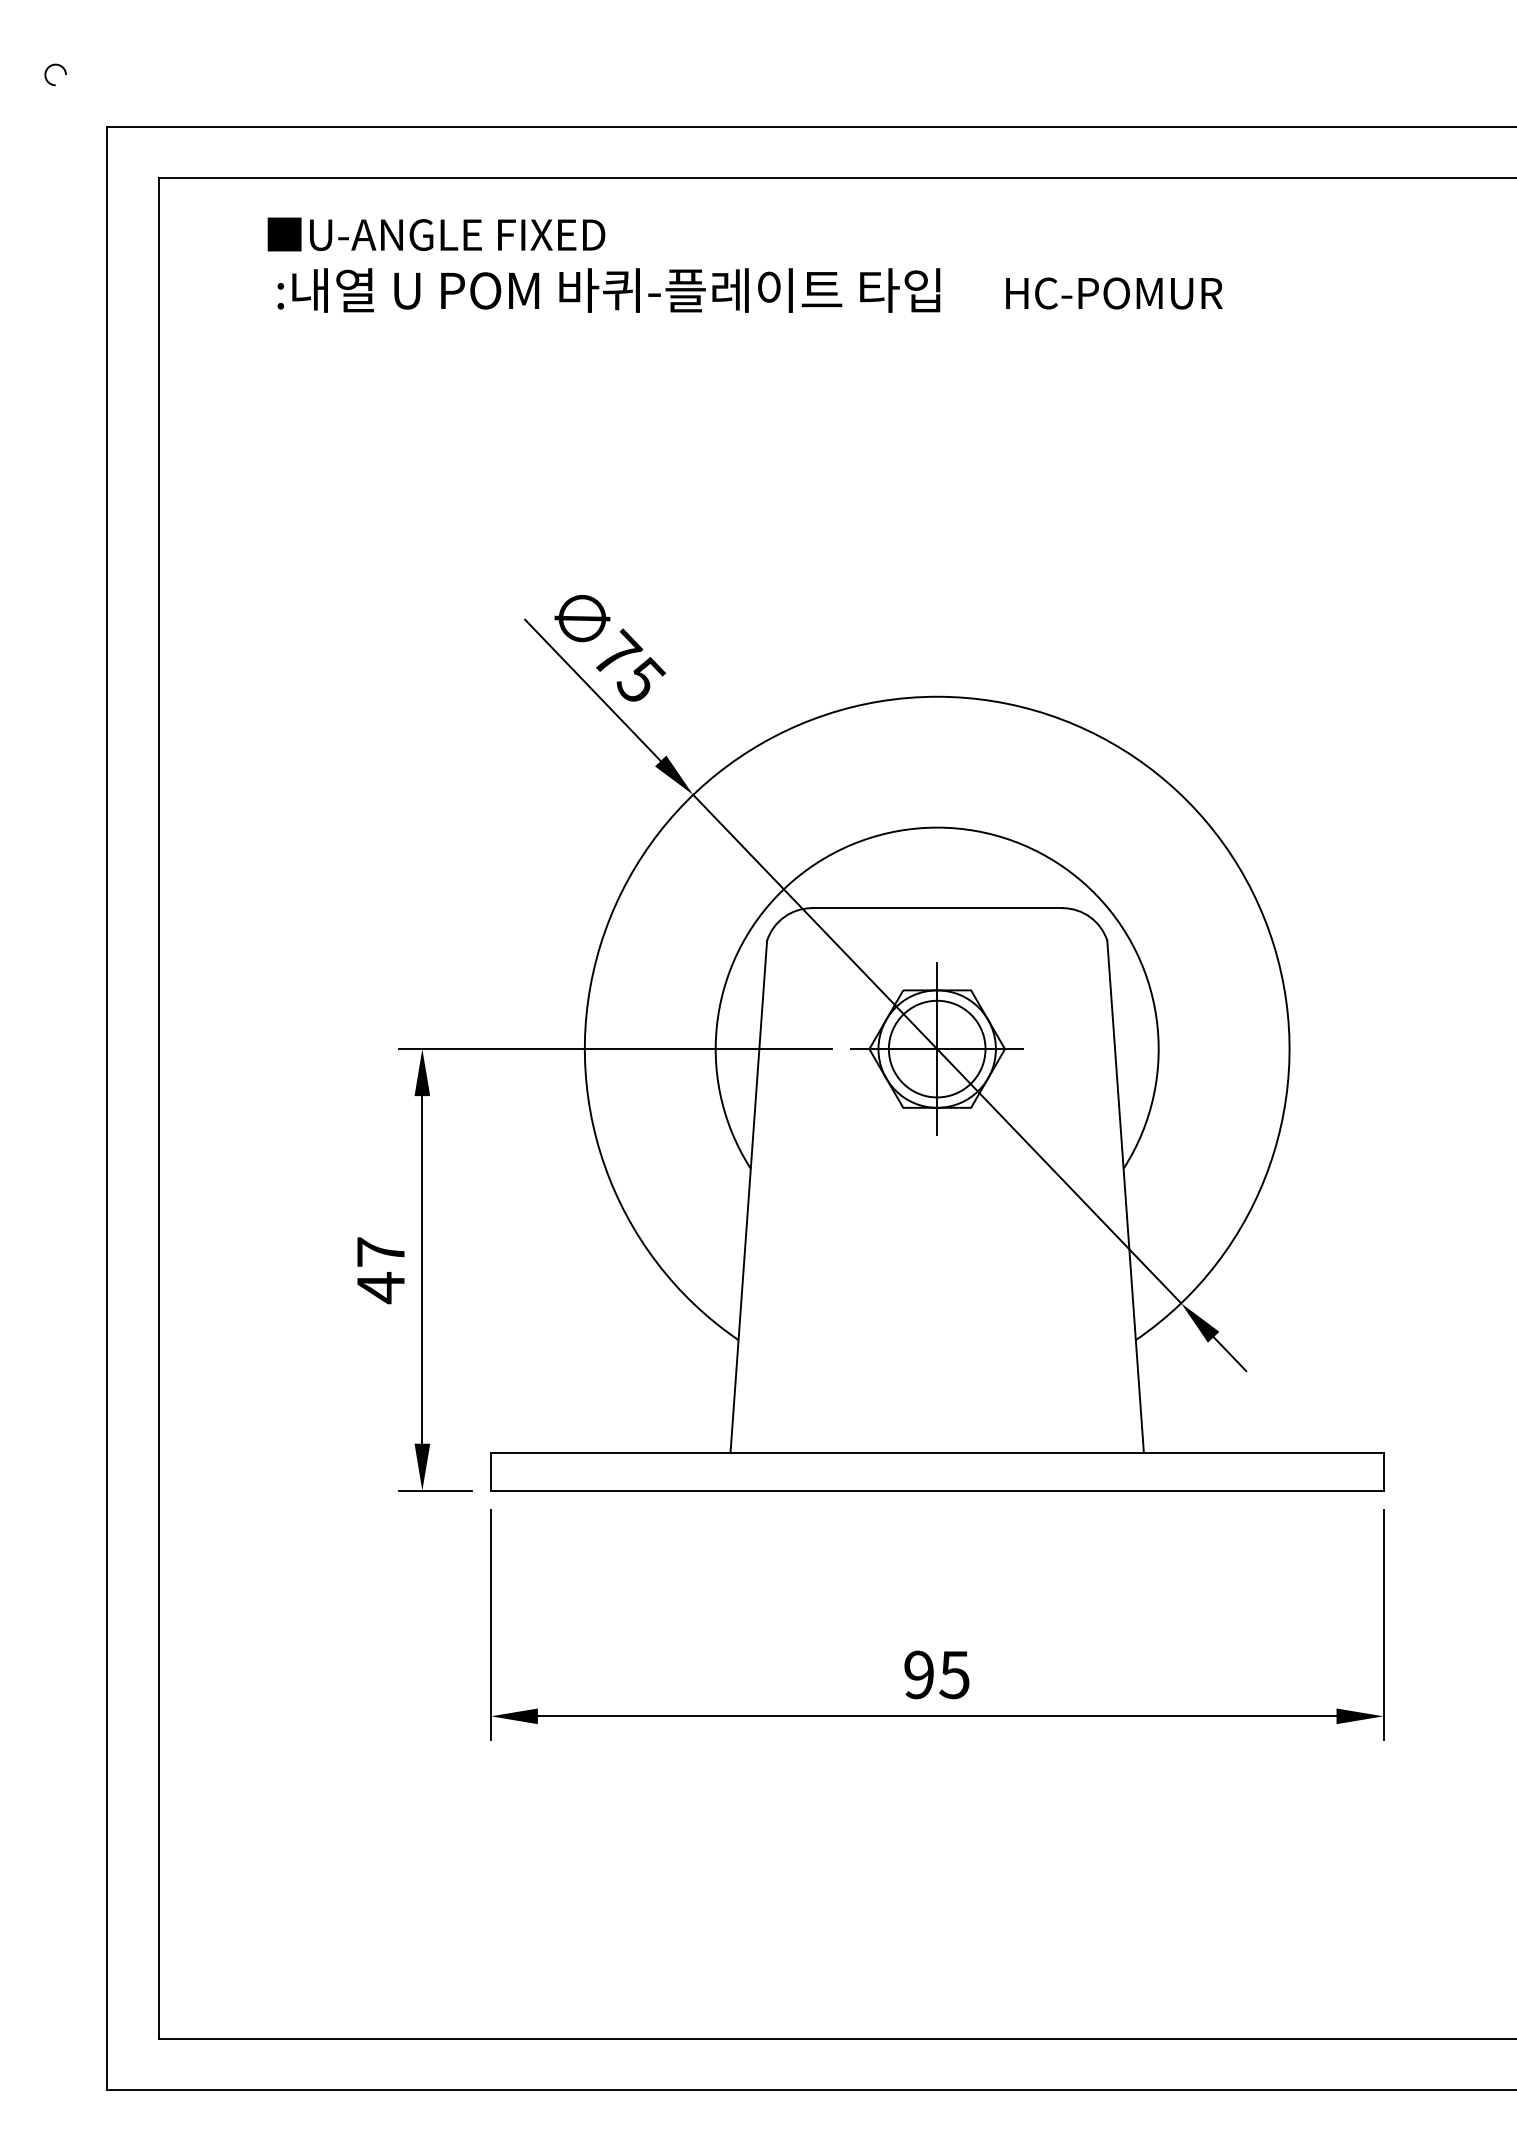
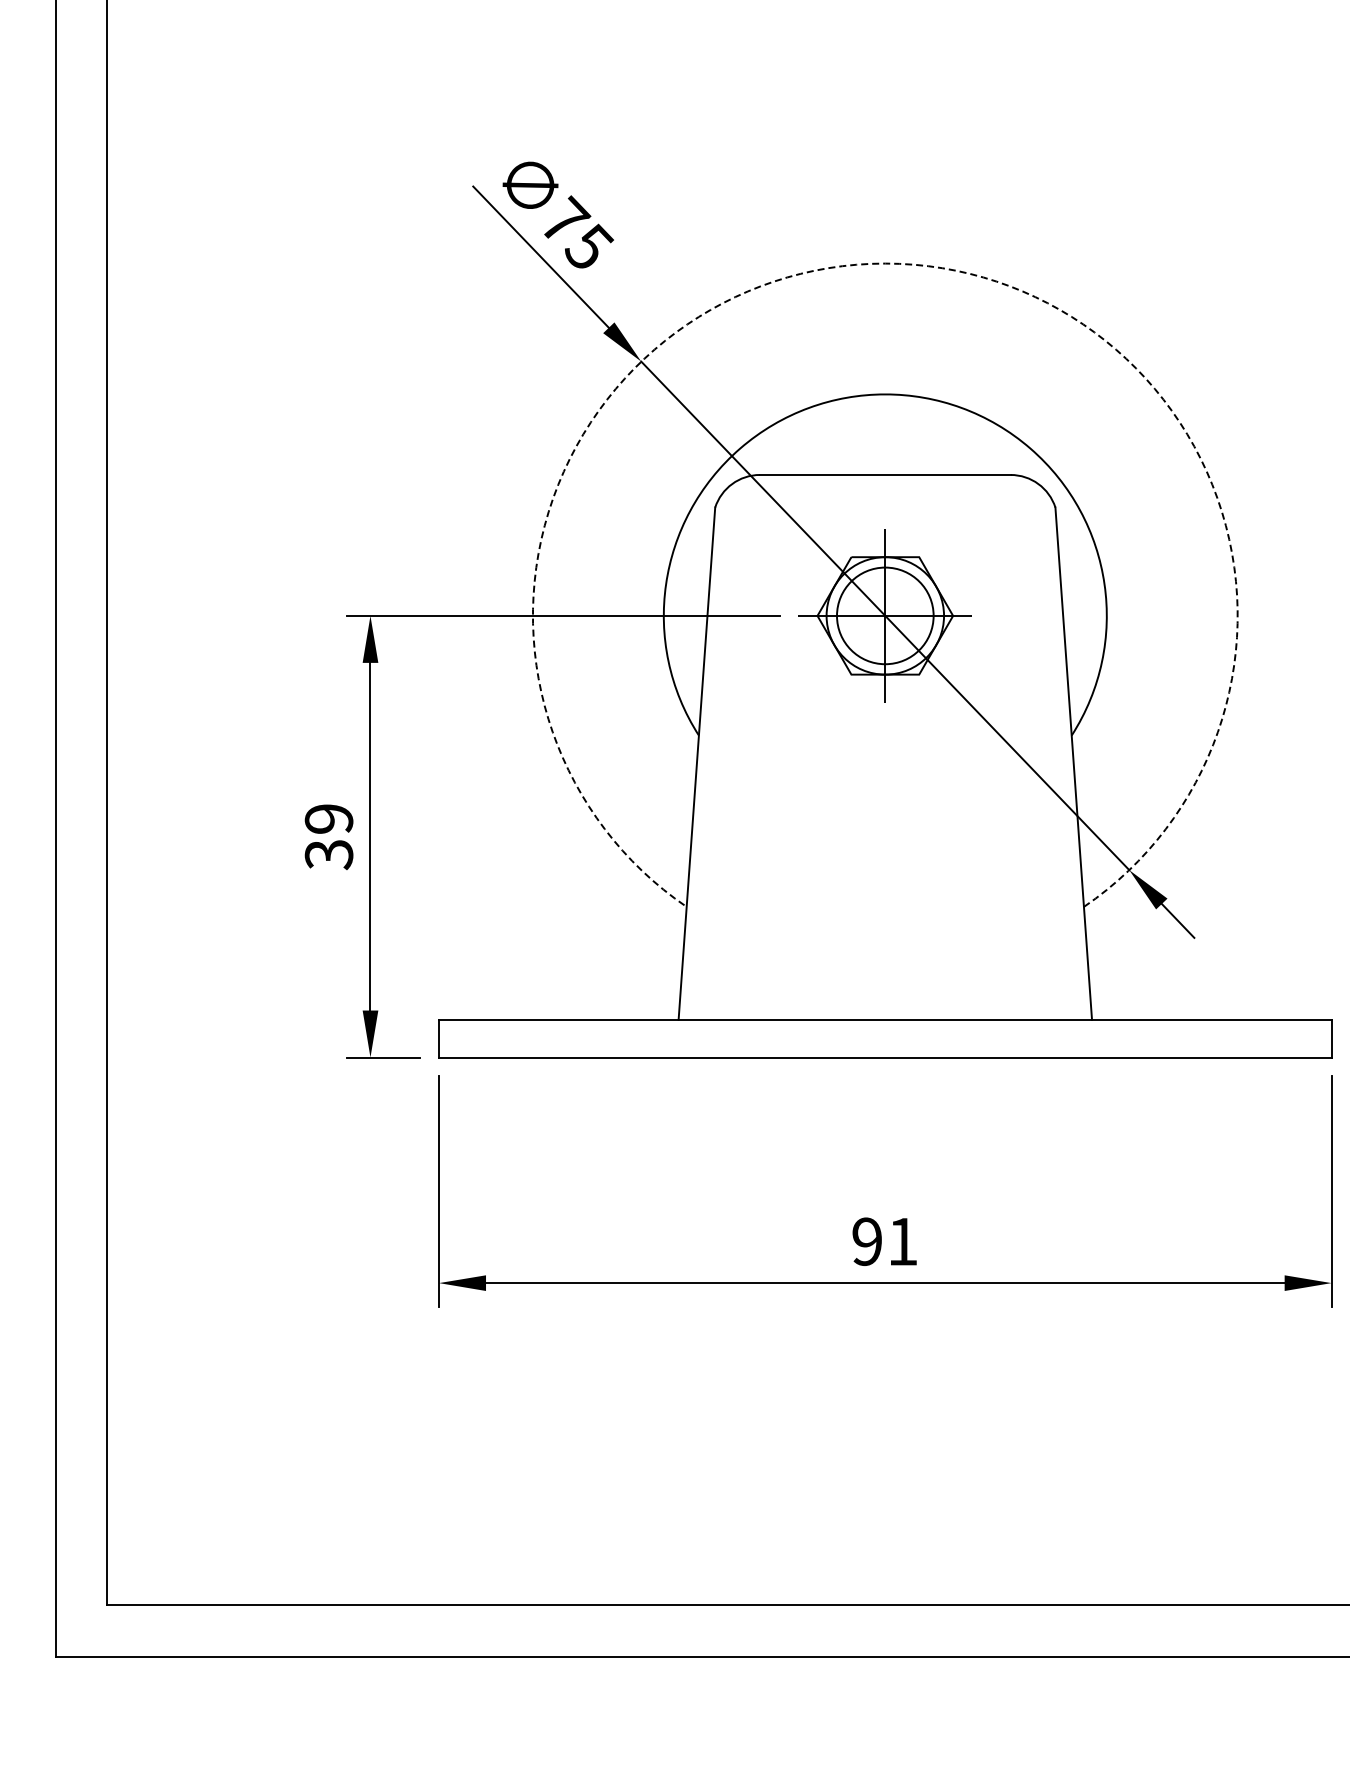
arc: (937, 696) -> (885, 263), solid -> dashed
text: (380, 1270) -> (328, 837), 47 -> 39
text: (954, 1675) -> (902, 1242), 95 -> 91

